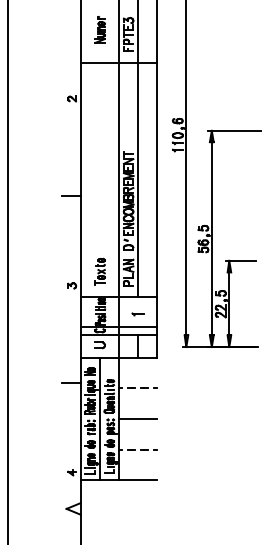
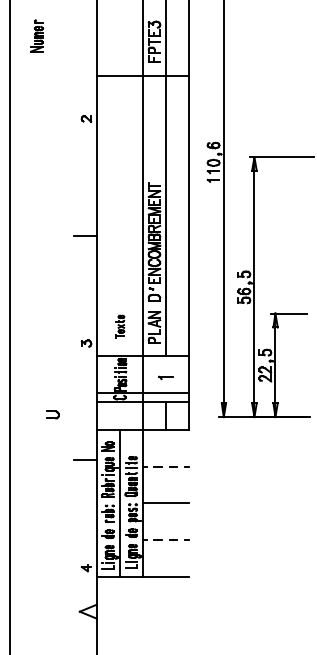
part: (99, 29) -> (36, 35), moved
part: (99, 271) -> (119, 326), size x0.7
part: (99, 344) -> (52, 414), moved

